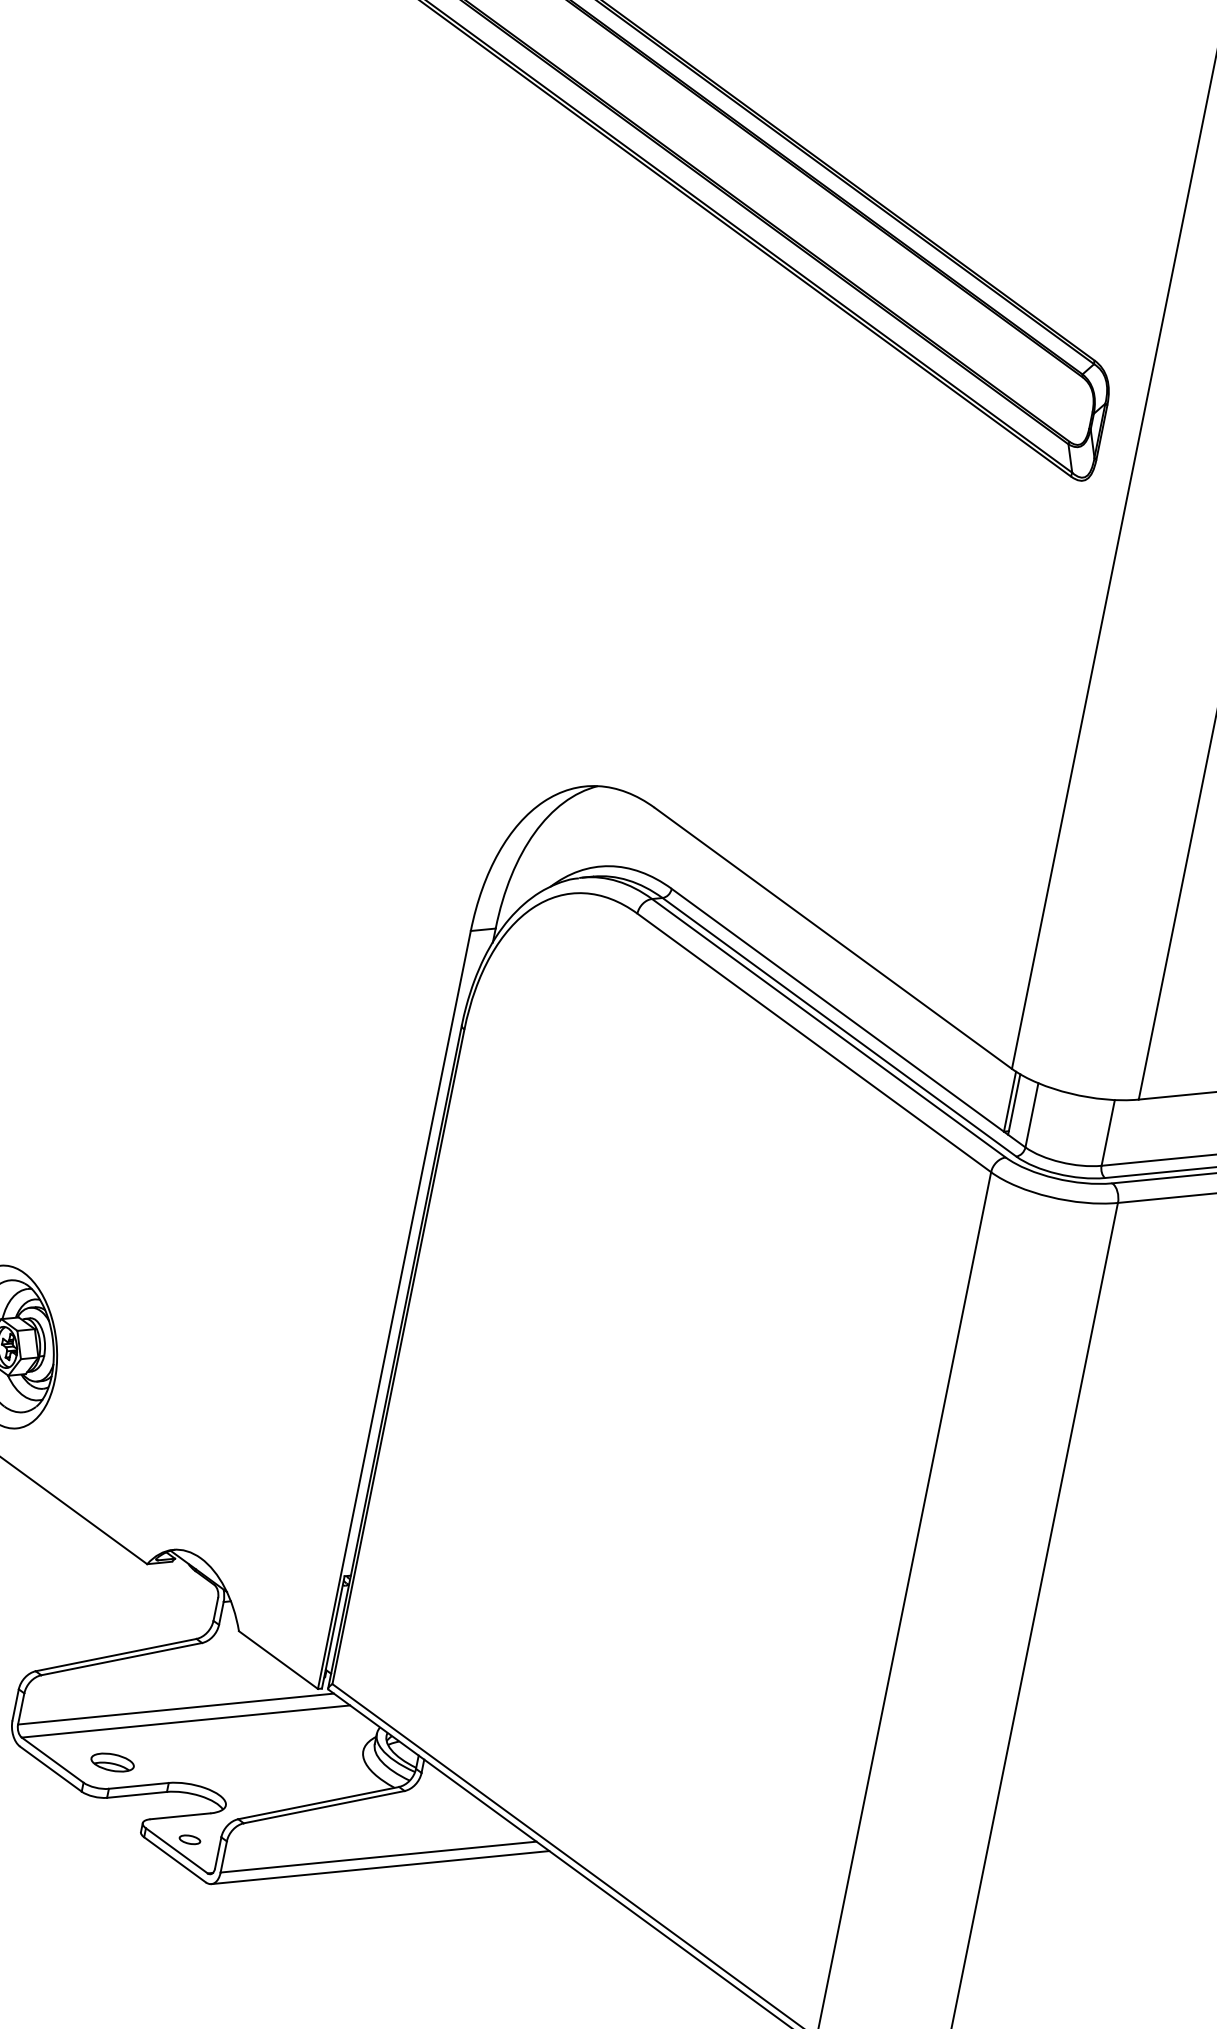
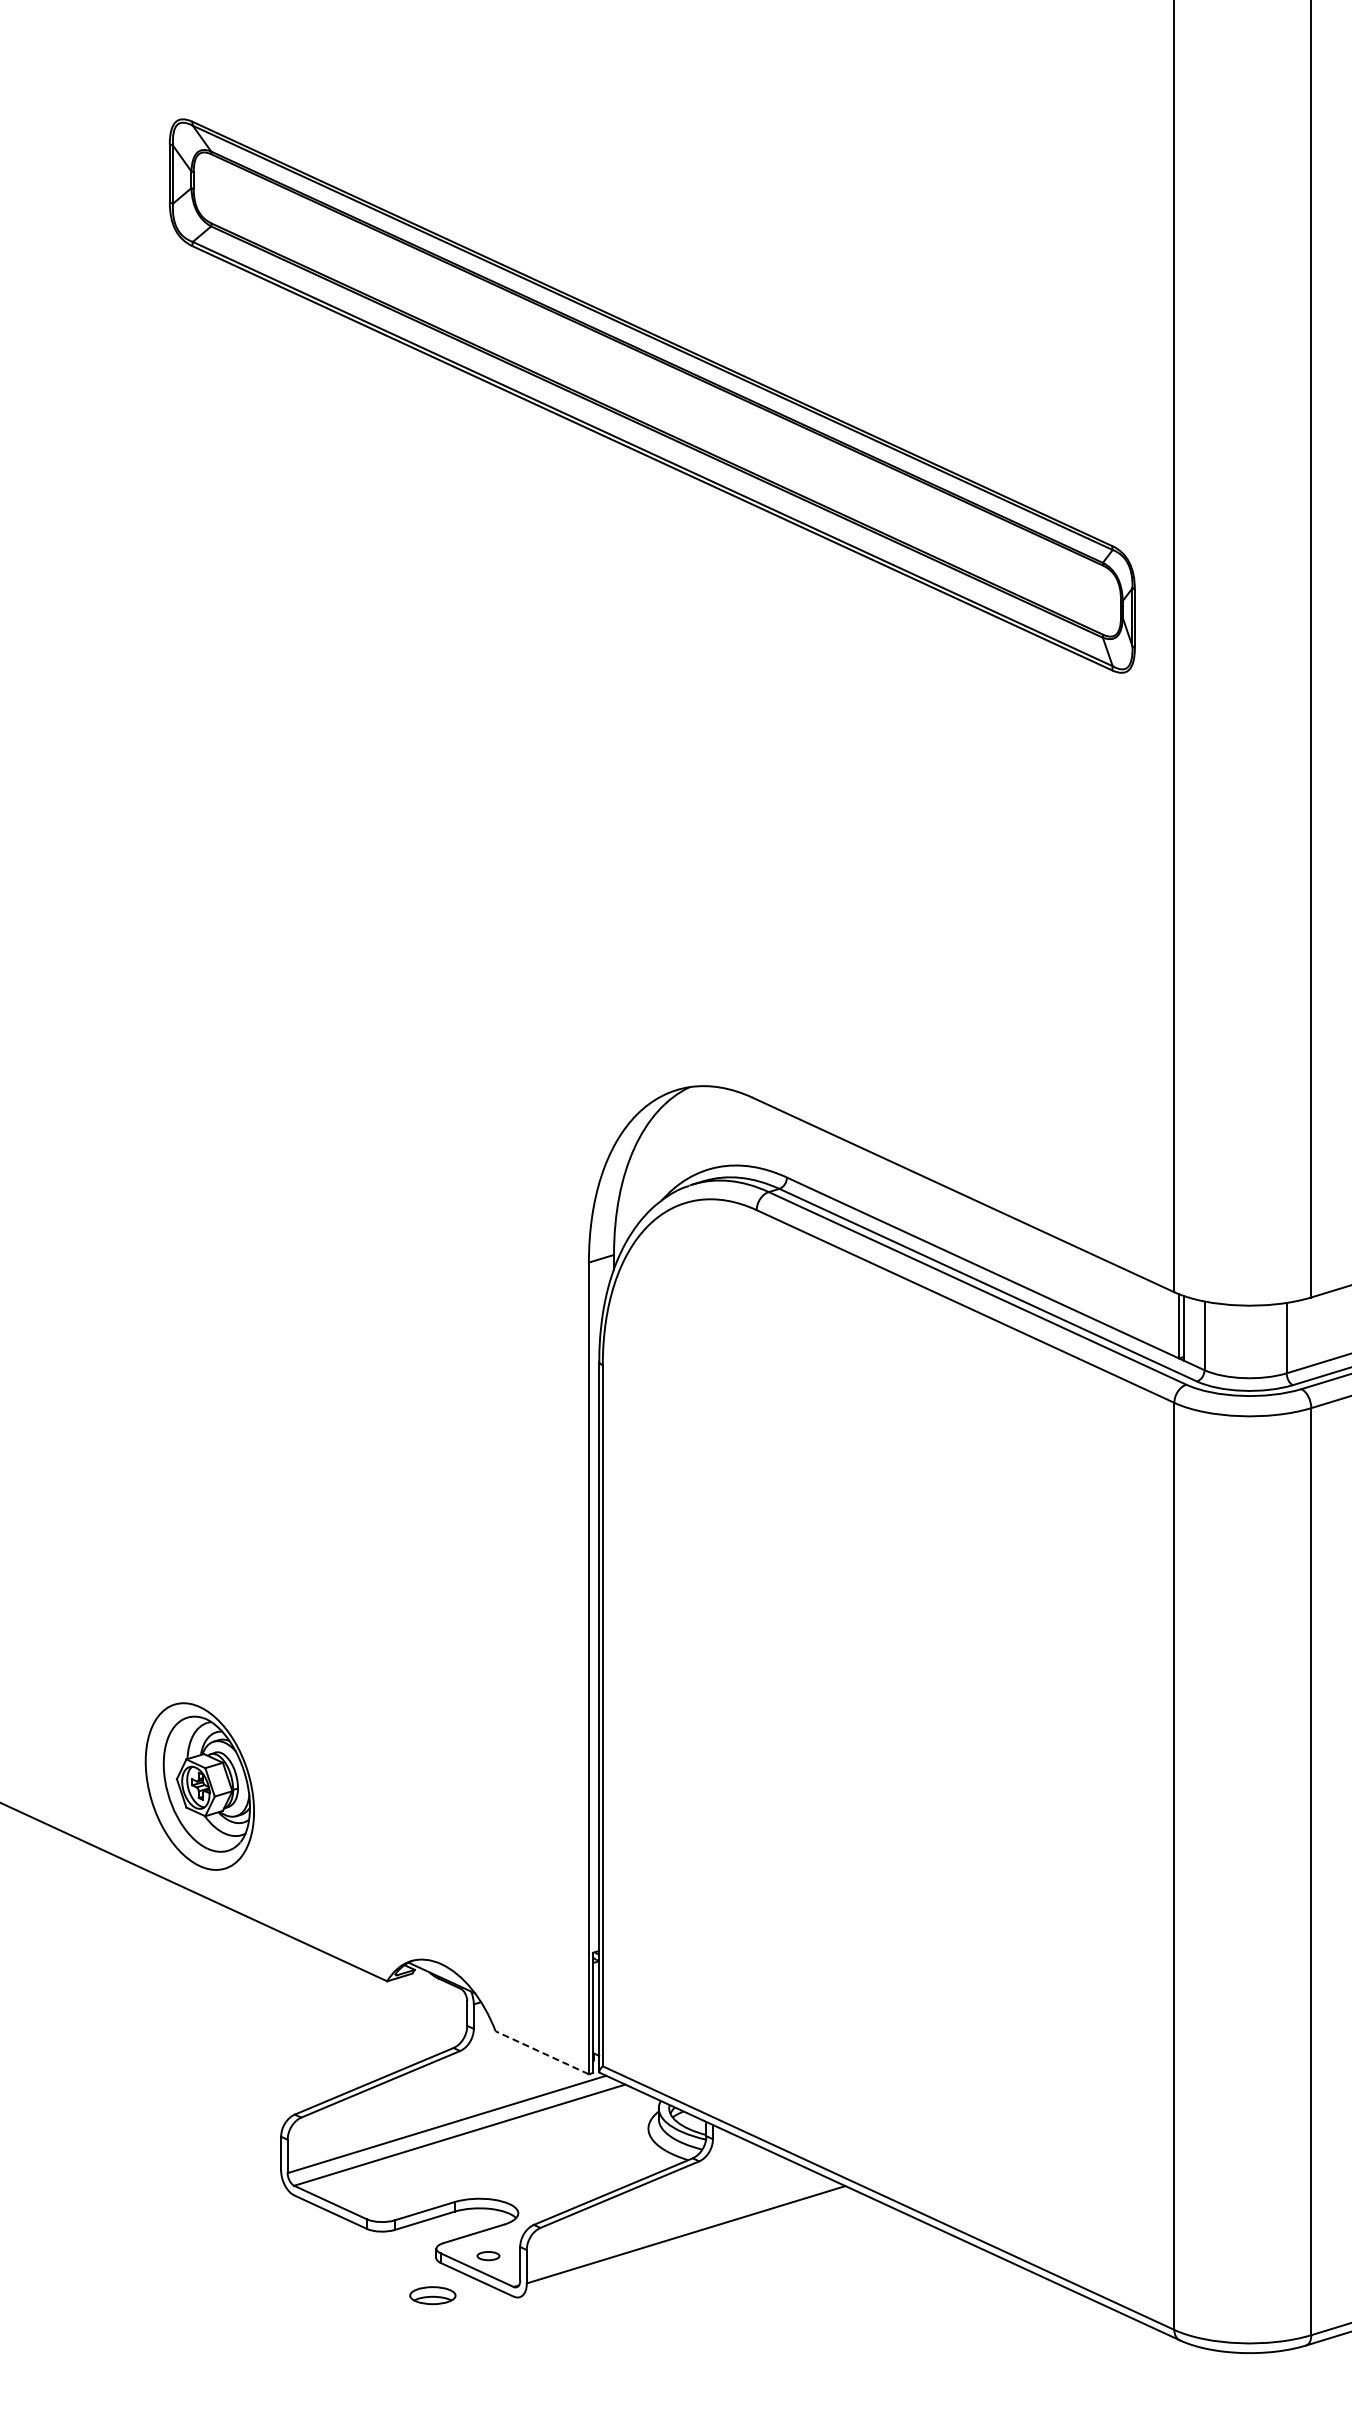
line: (277, 1659) -> (541, 2052), solid -> dashed
part: (112, 1762) -> (432, 2295), moved
line: (379, 1867) -> (689, 2245), removed

